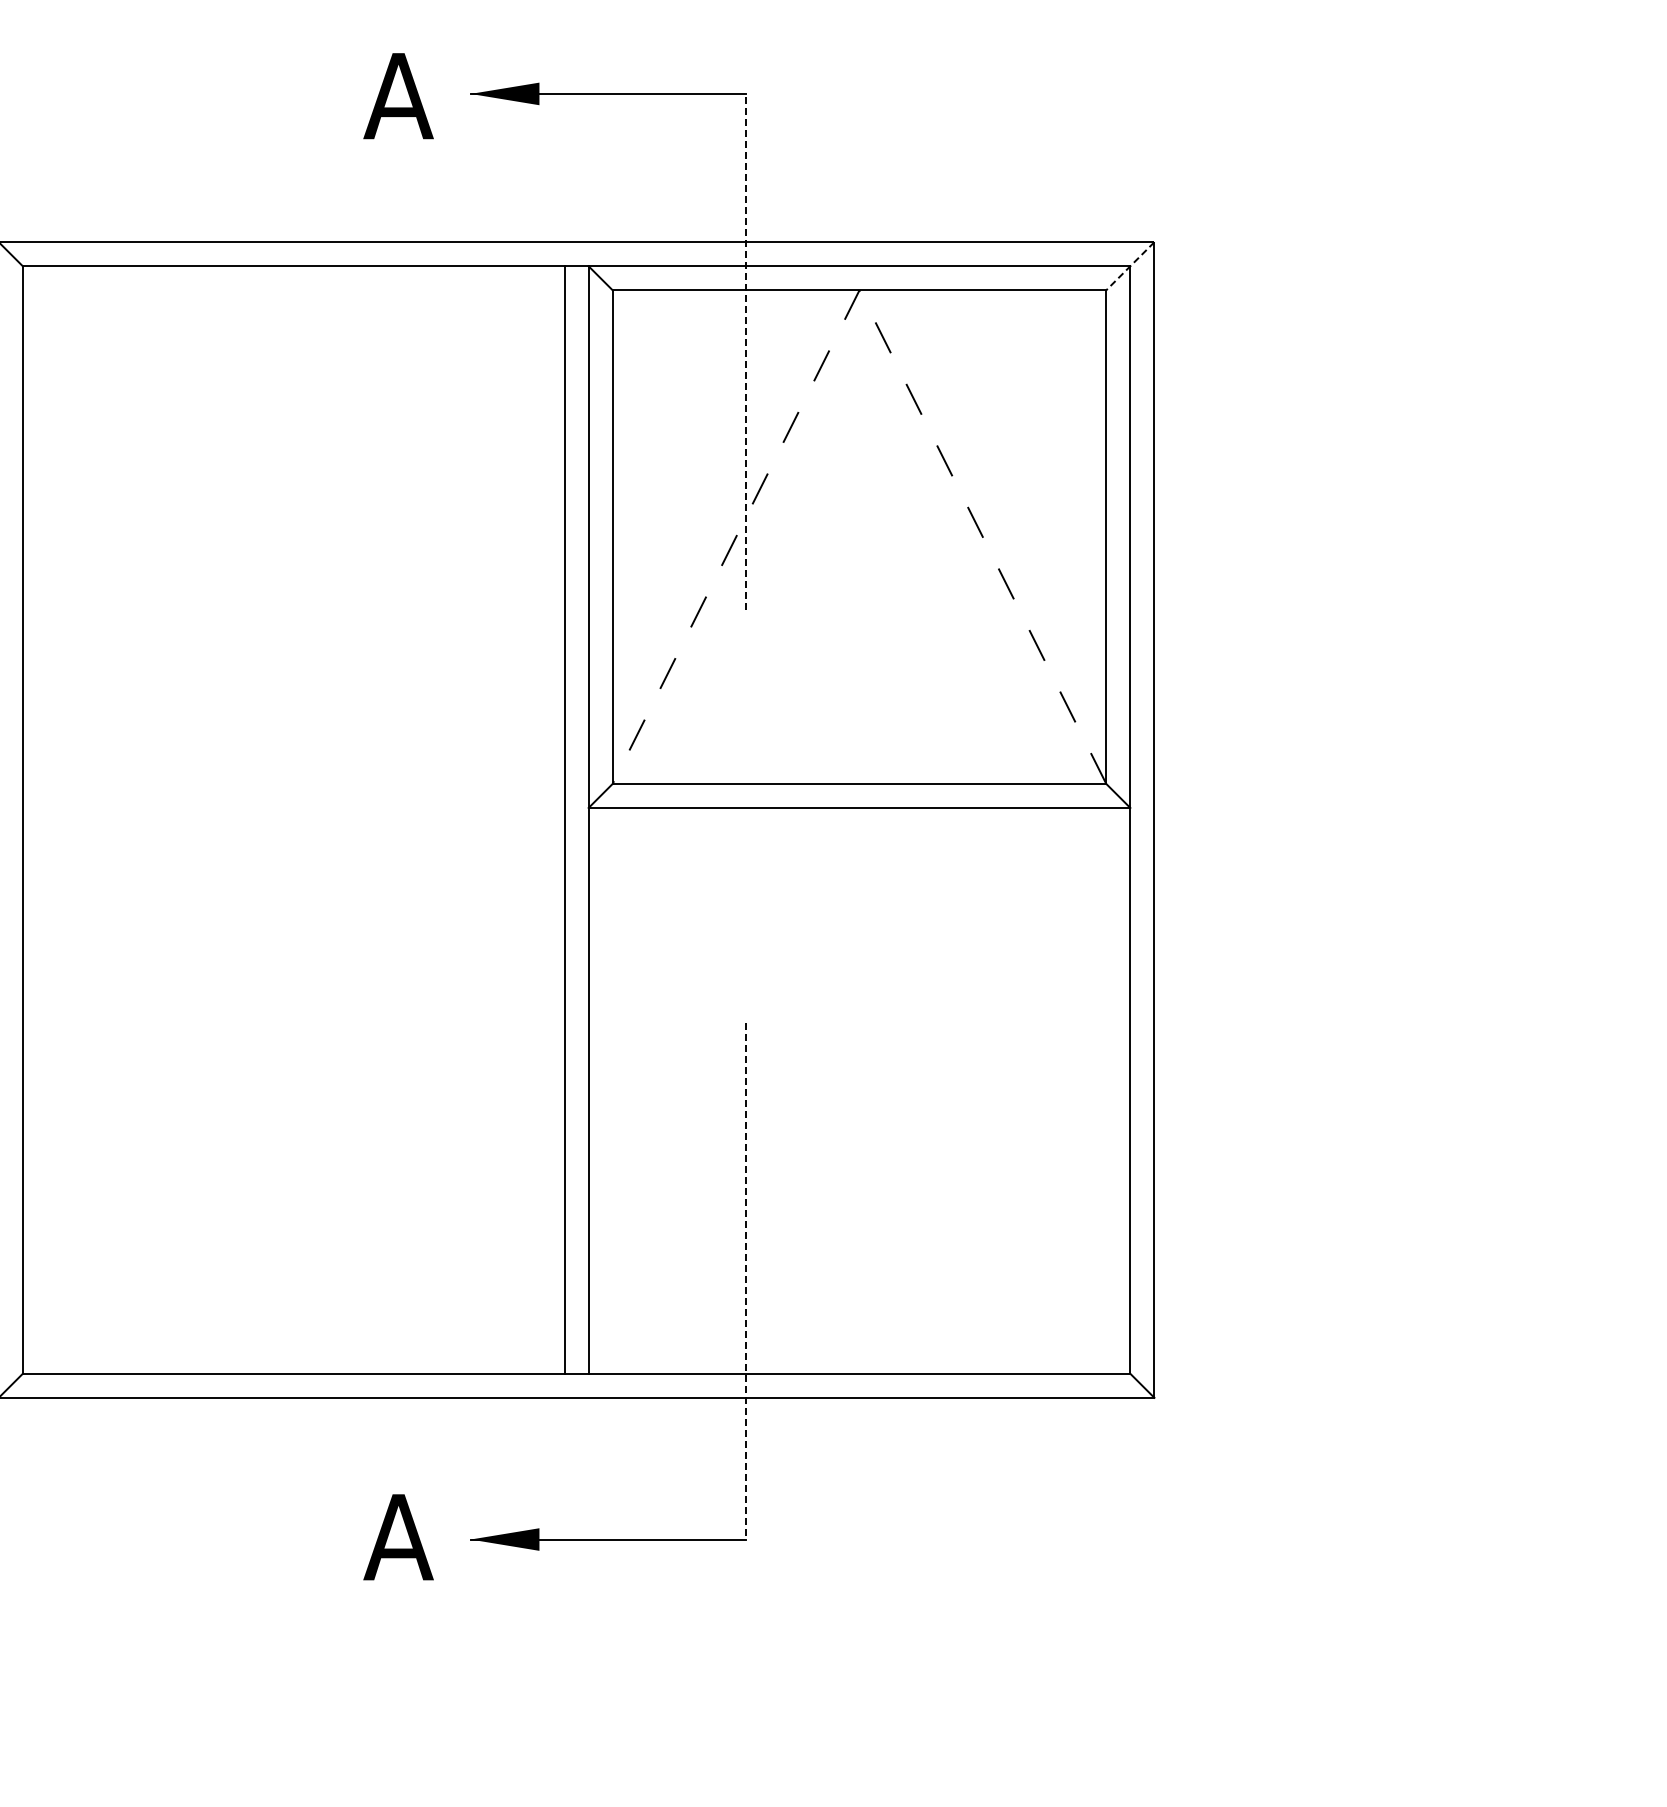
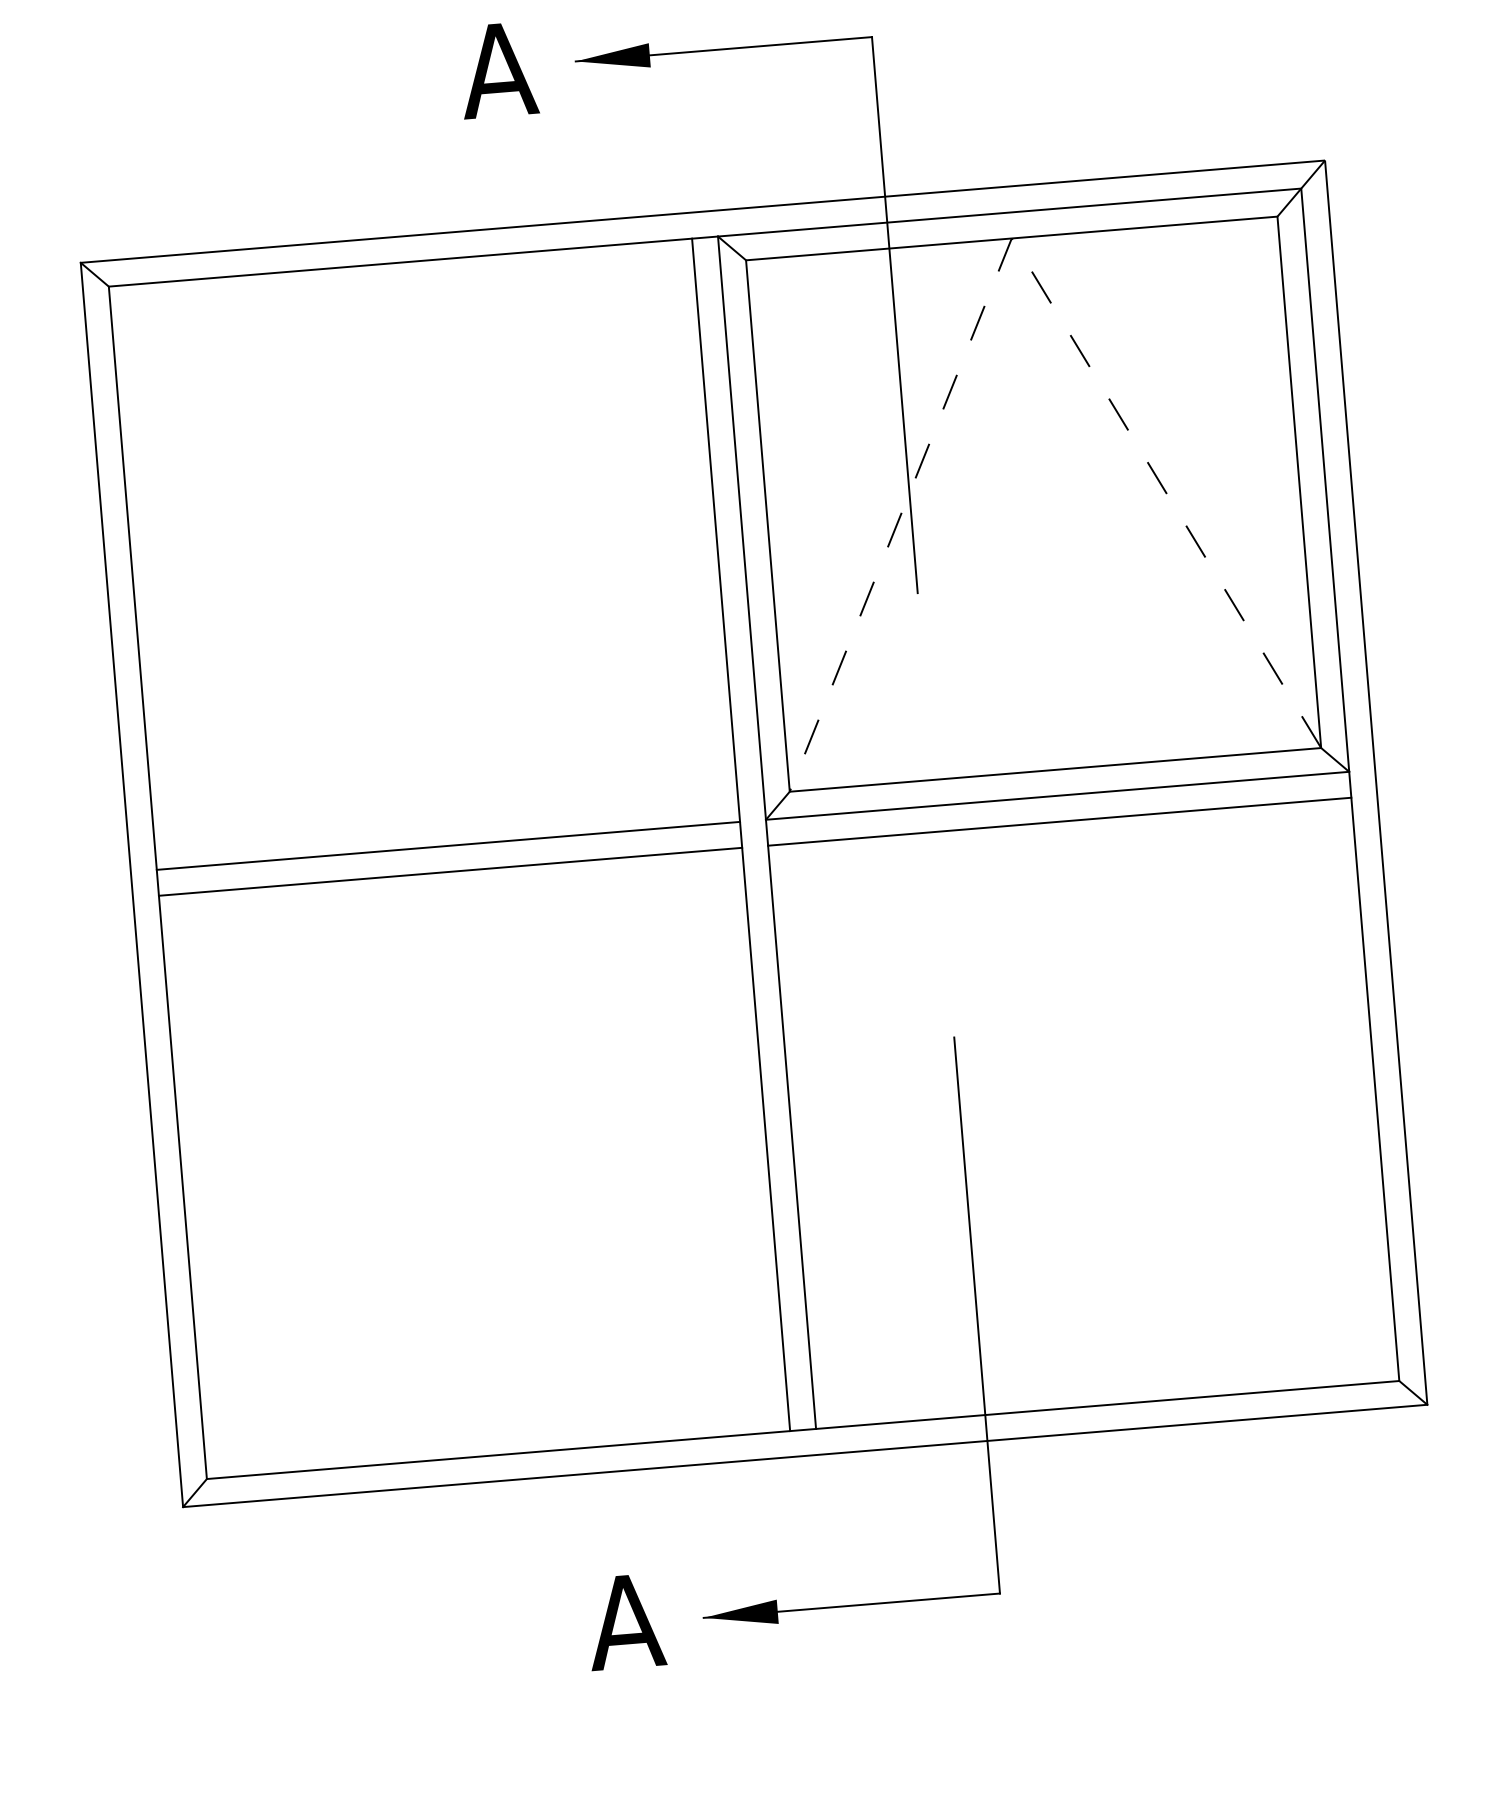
line: (1130, 266) -> (1301, 188), dashed -> solid
line: (745, 351) -> (894, 314), dashed -> solid
line: (293, 807) -> (448, 845), added
line: (293, 832) -> (450, 872), added
line: (859, 832) -> (1059, 822), added
line: (745, 1281) -> (976, 1315), dashed -> solid

